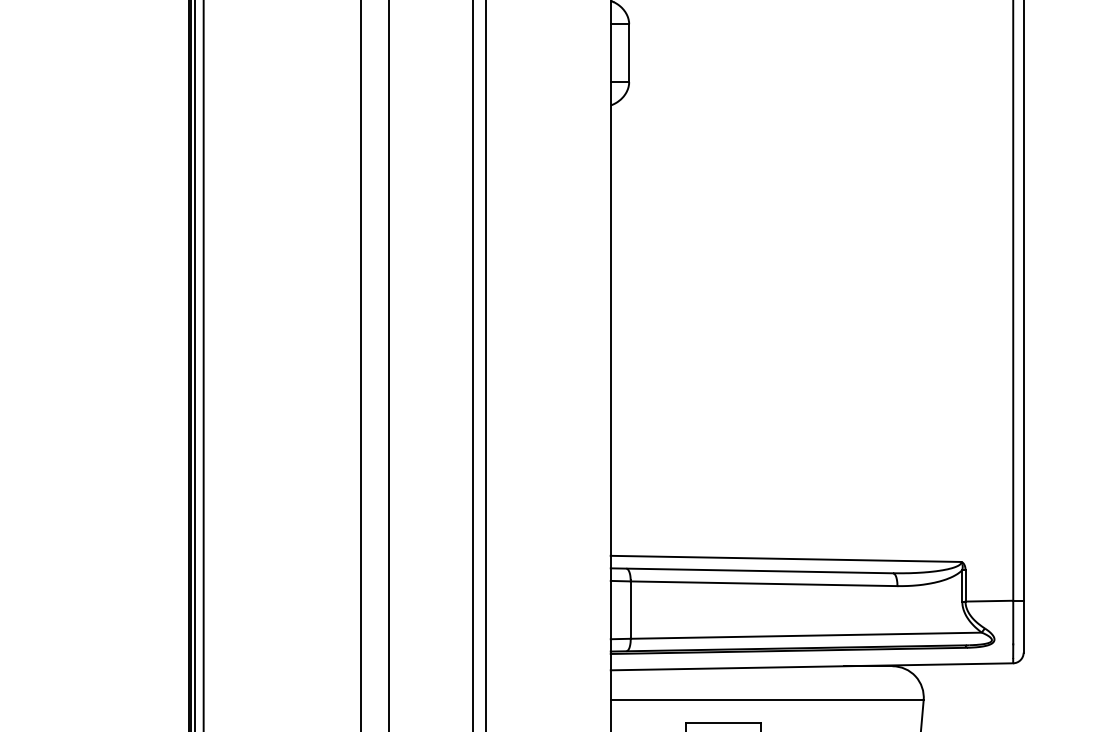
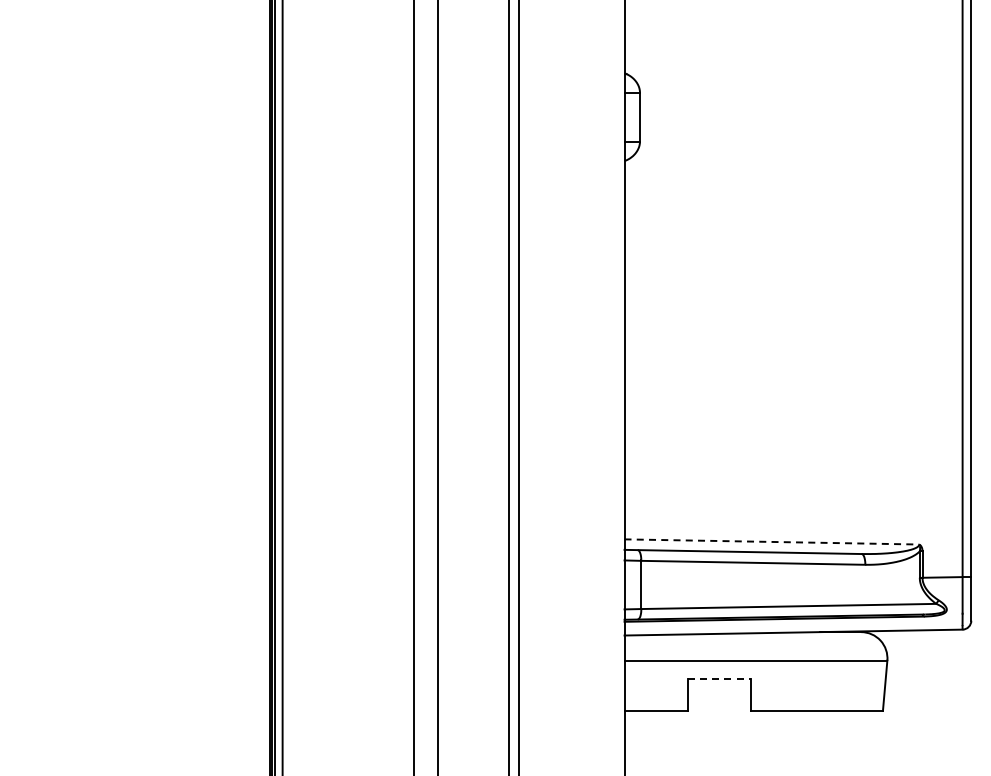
line: (786, 558) -> (772, 541), solid -> dashed
line: (723, 722) -> (719, 679), solid -> dashed

